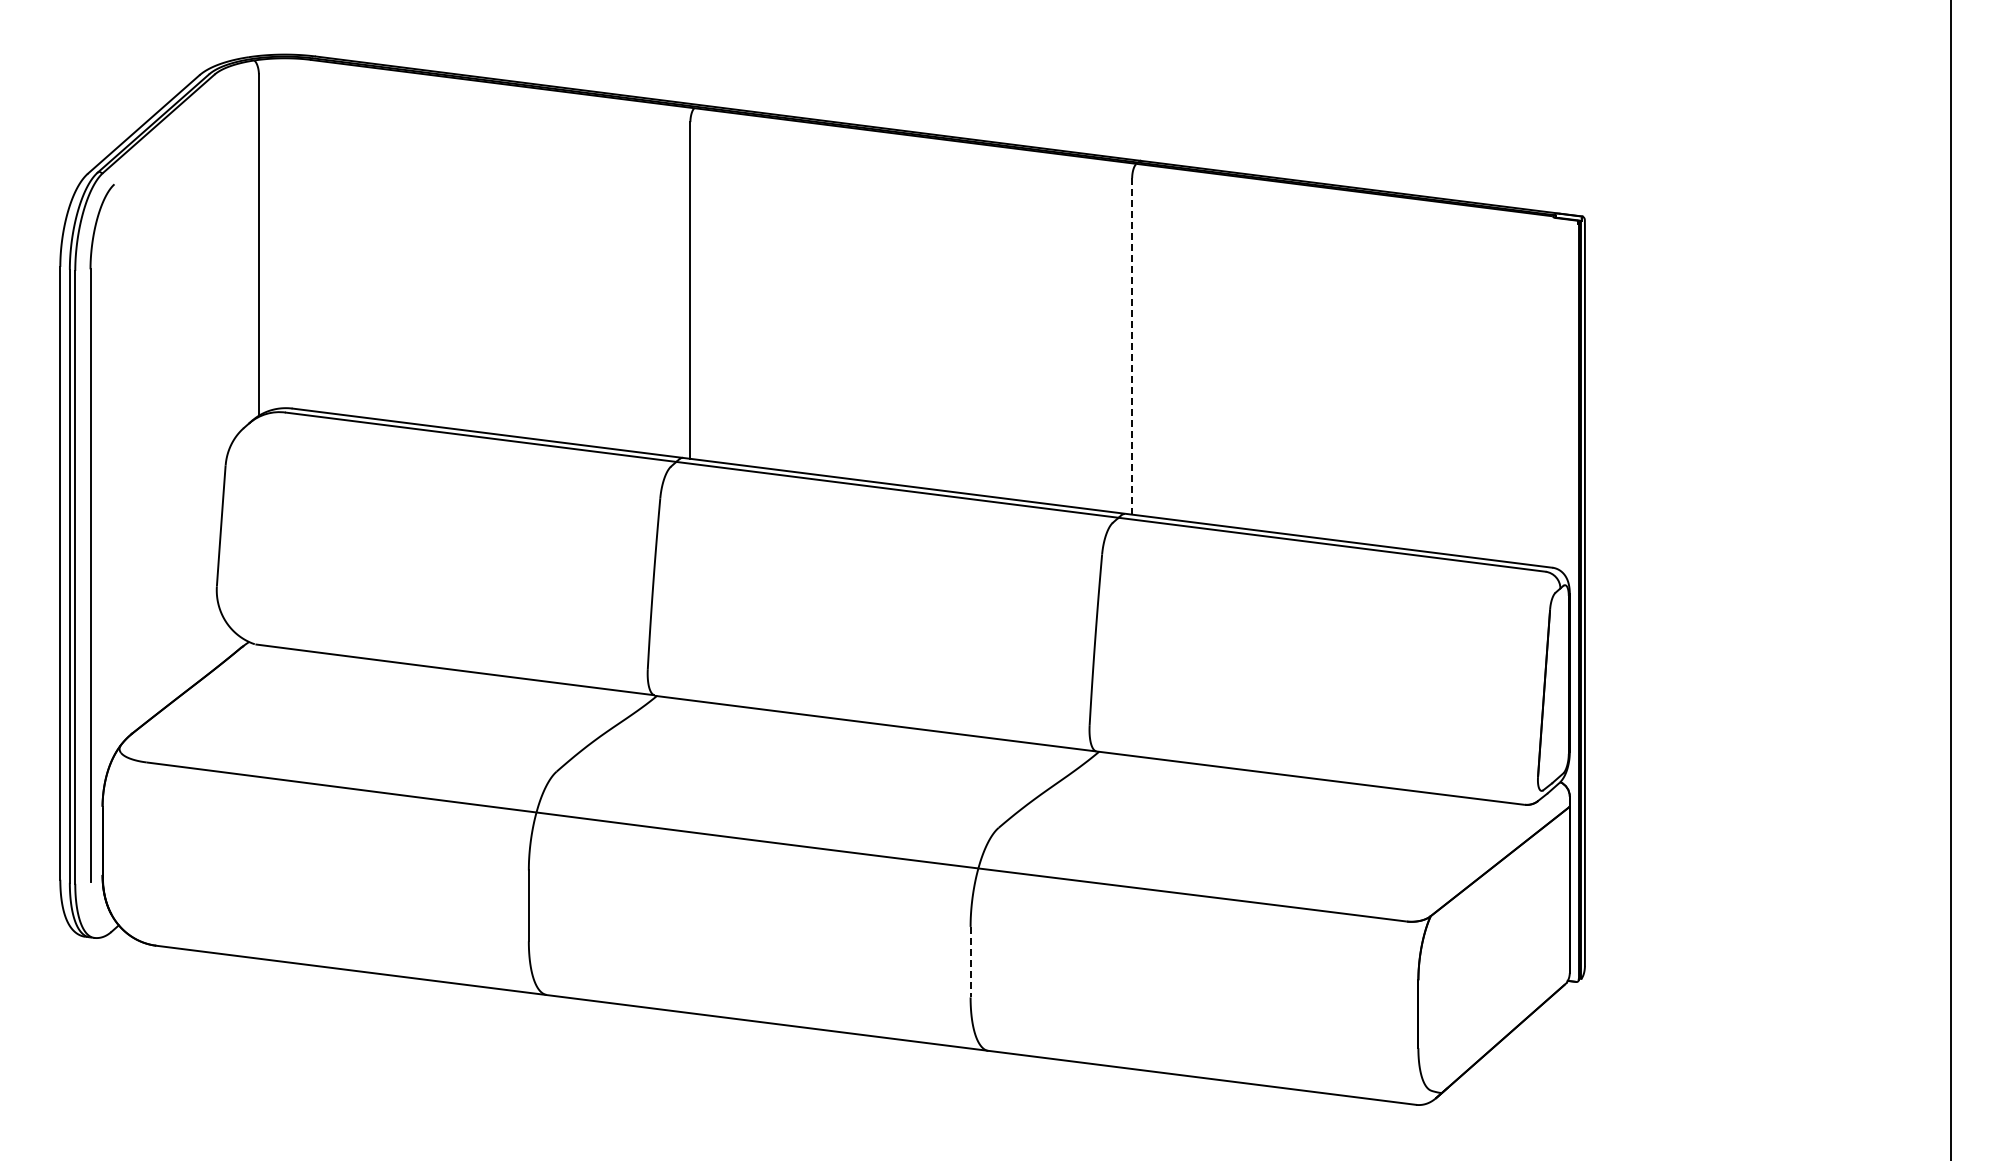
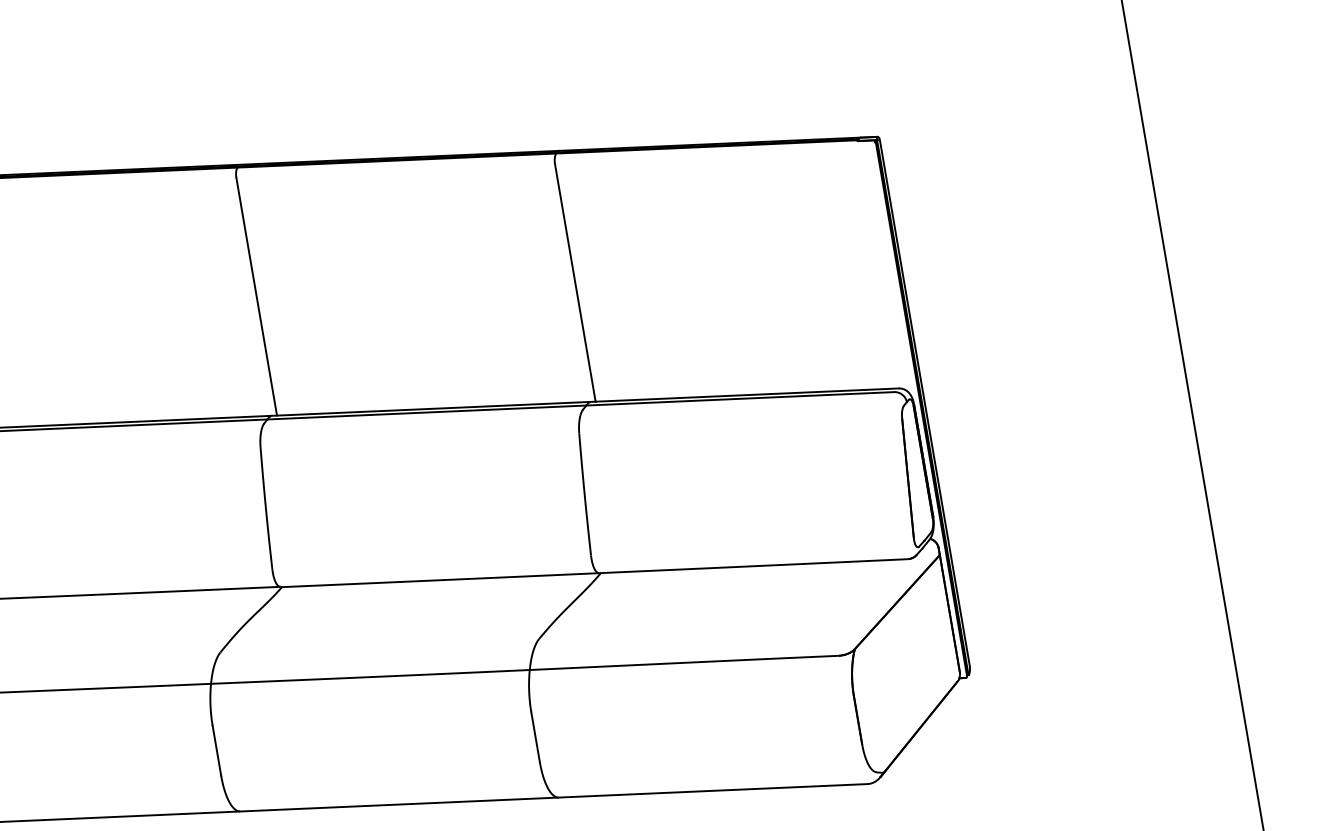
line: (1132, 346) -> (575, 282), dashed -> solid
line: (970, 962) -> (535, 737), dashed -> solid

